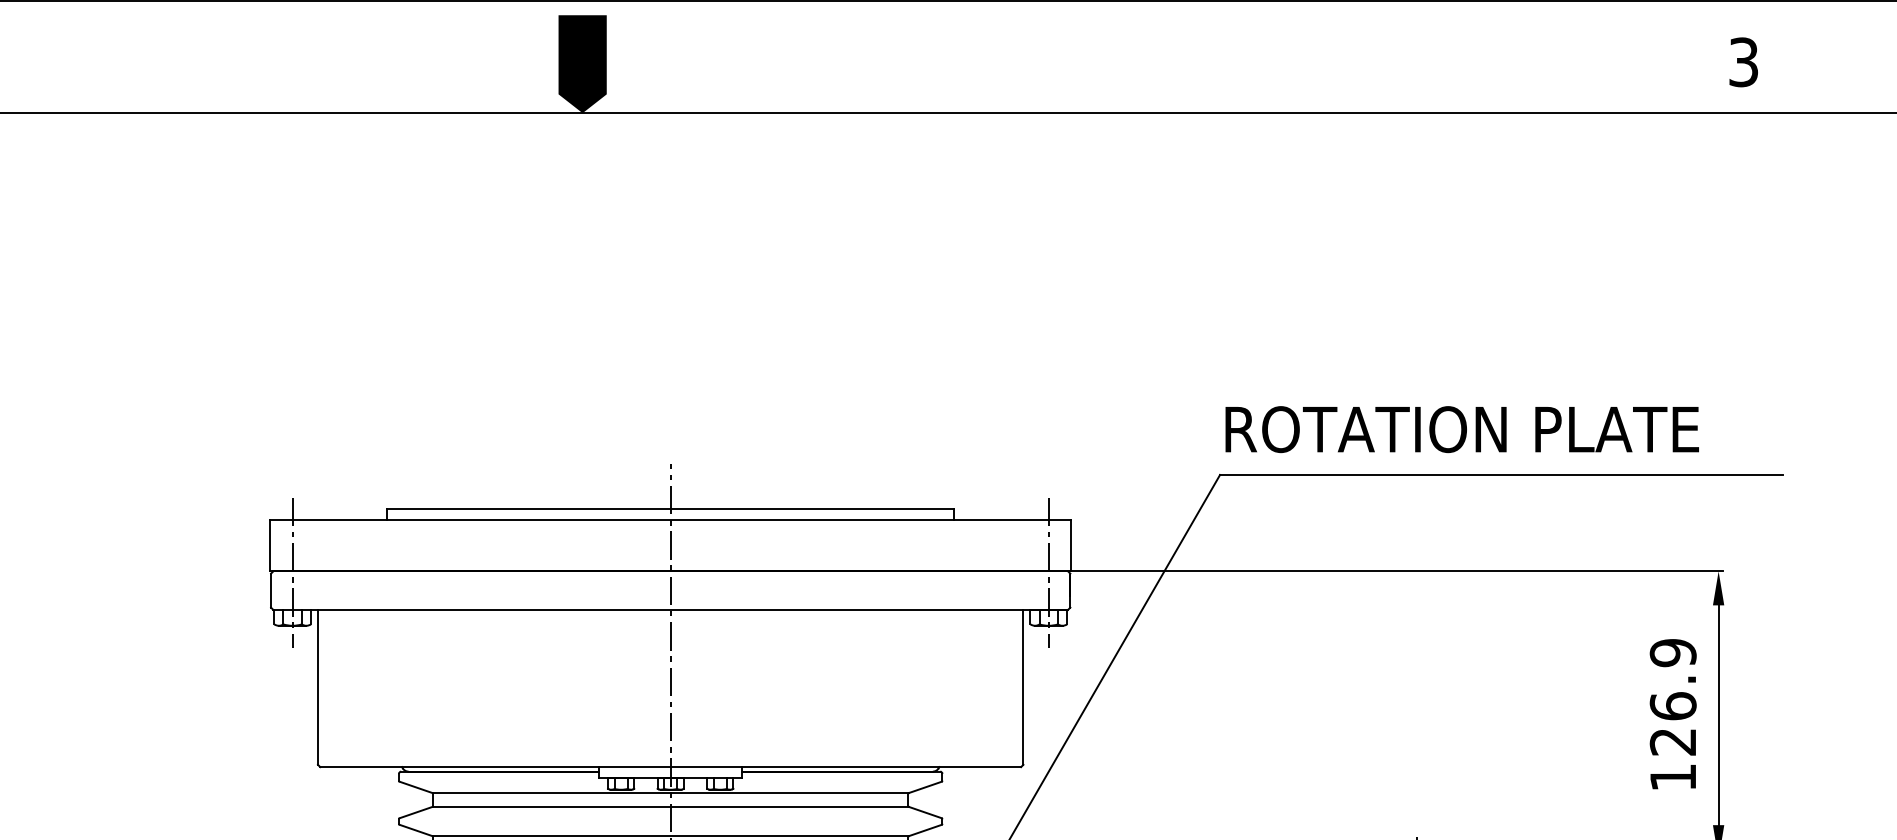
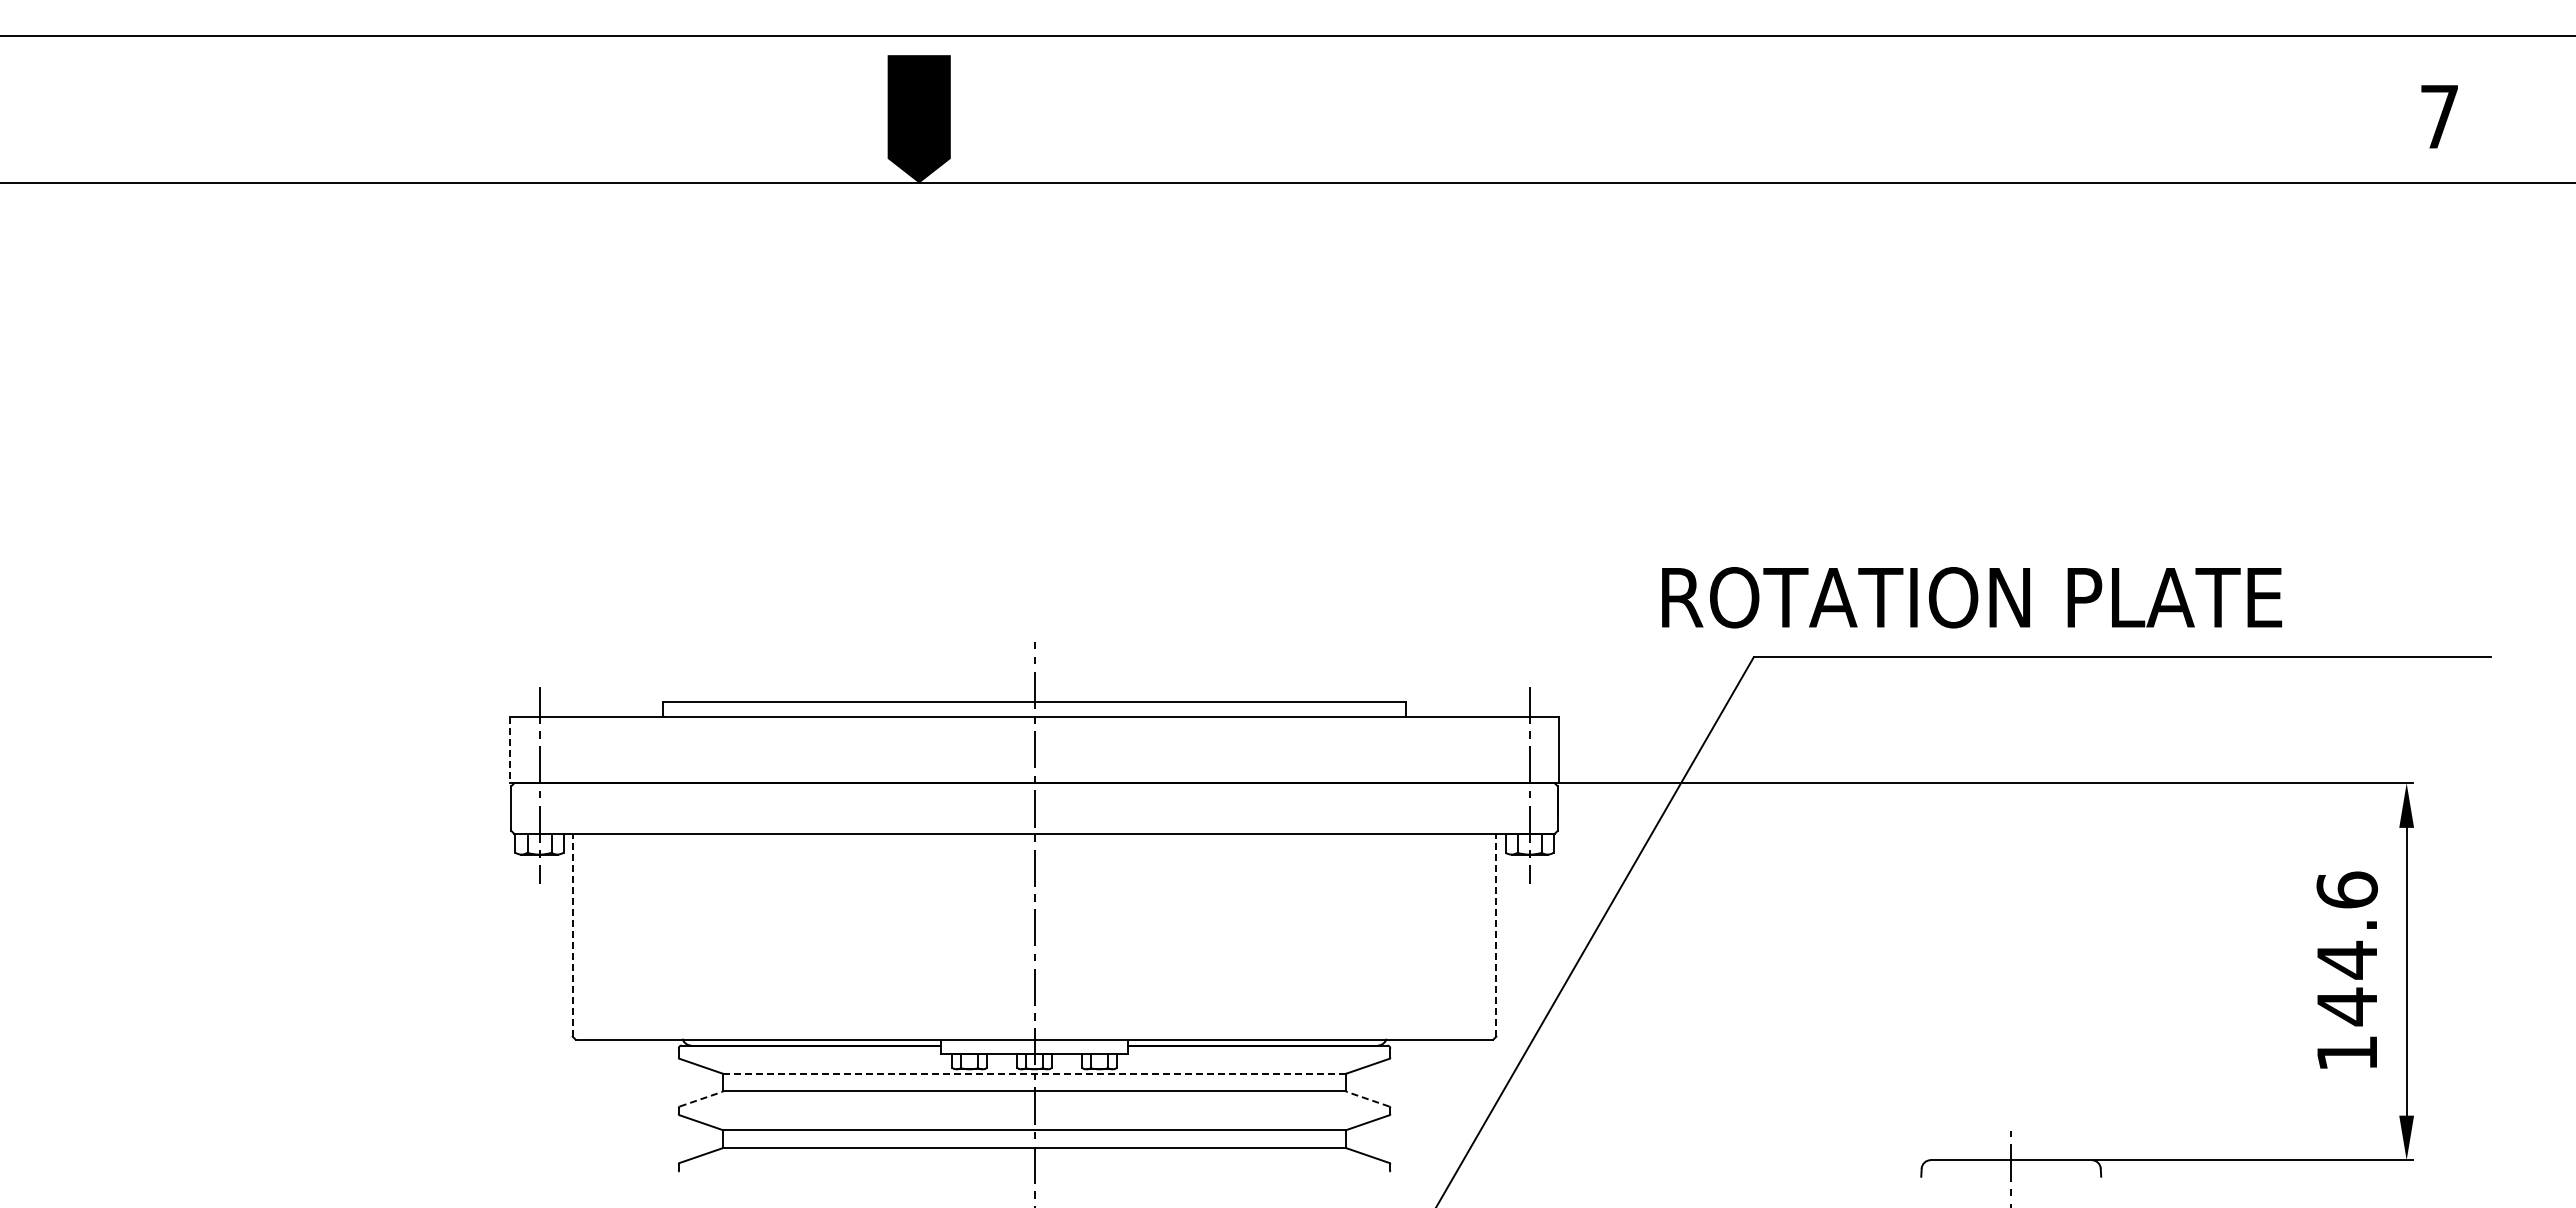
text: (1743, 62) -> (2439, 116), 3 -> 7
text: (1461, 429) -> (1971, 597), moved
line: (270, 546) -> (510, 750), solid -> dashed
line: (317, 686) -> (572, 934), solid -> dashed
line: (1023, 686) -> (1496, 934), solid -> dashed
text: (1673, 697) -> (2347, 948), 126.9 -> 144.6
line: (670, 793) -> (1034, 1074), solid -> dashed
line: (416, 812) -> (701, 1099), solid -> dashed
line: (924, 812) -> (1367, 1099), solid -> dashed

